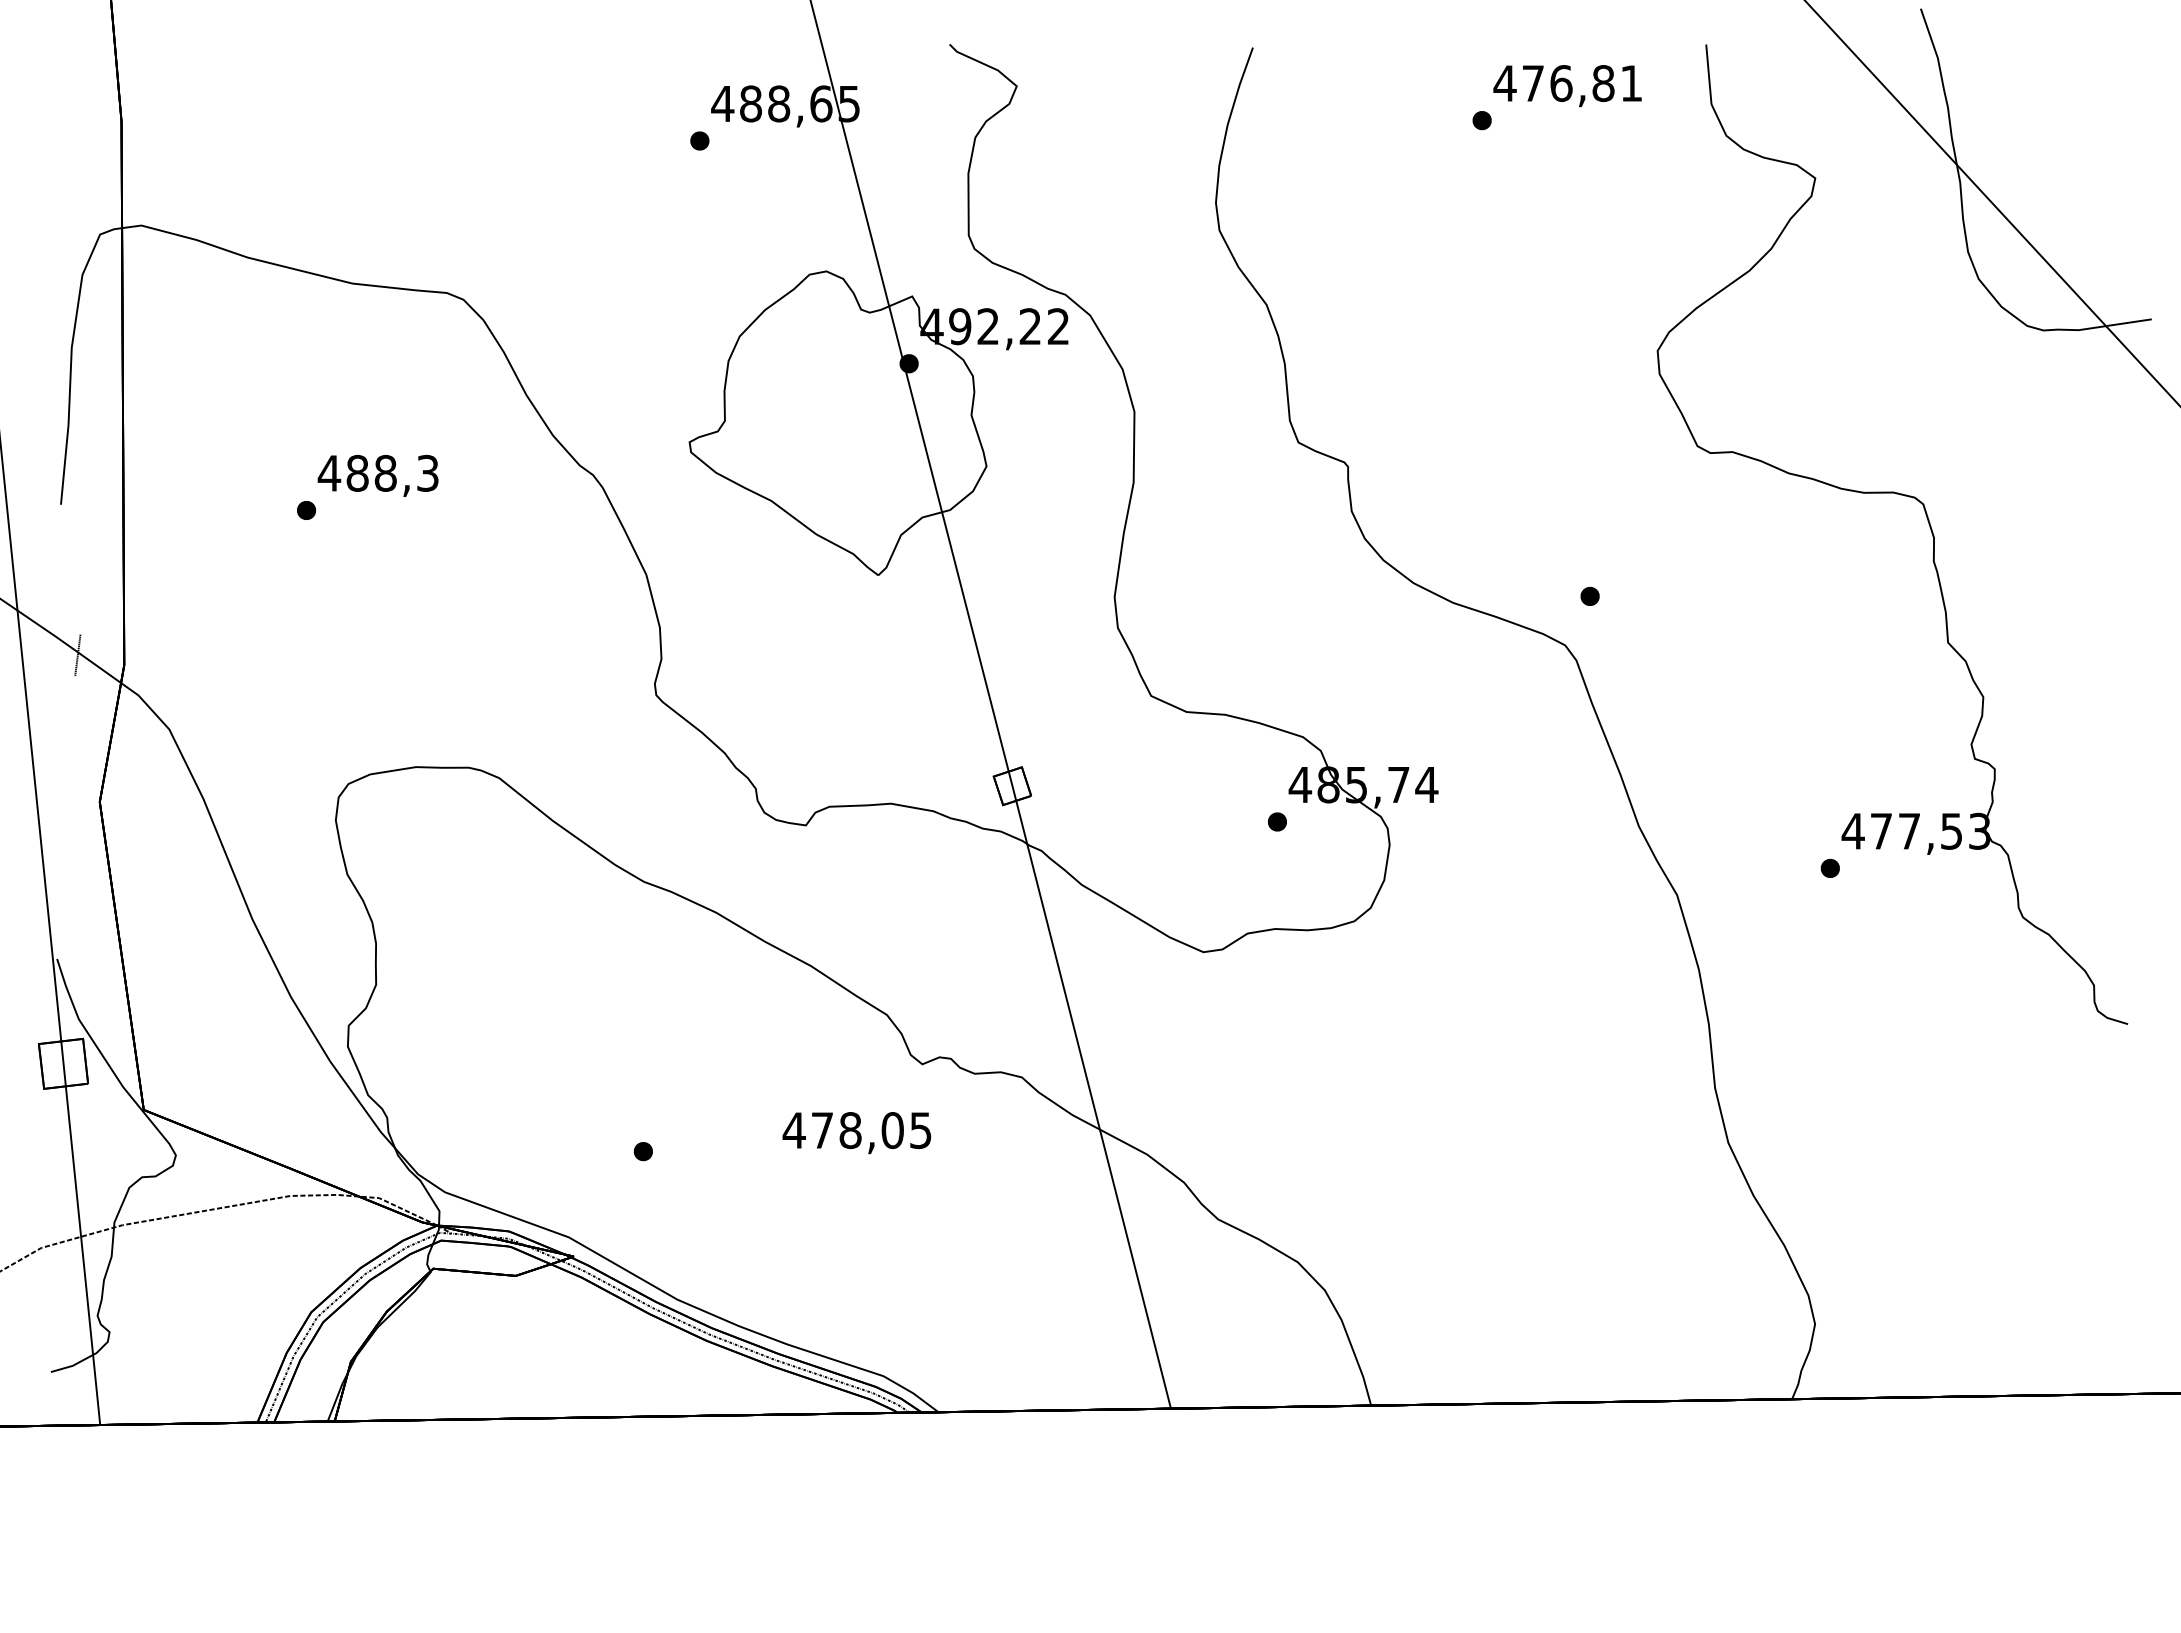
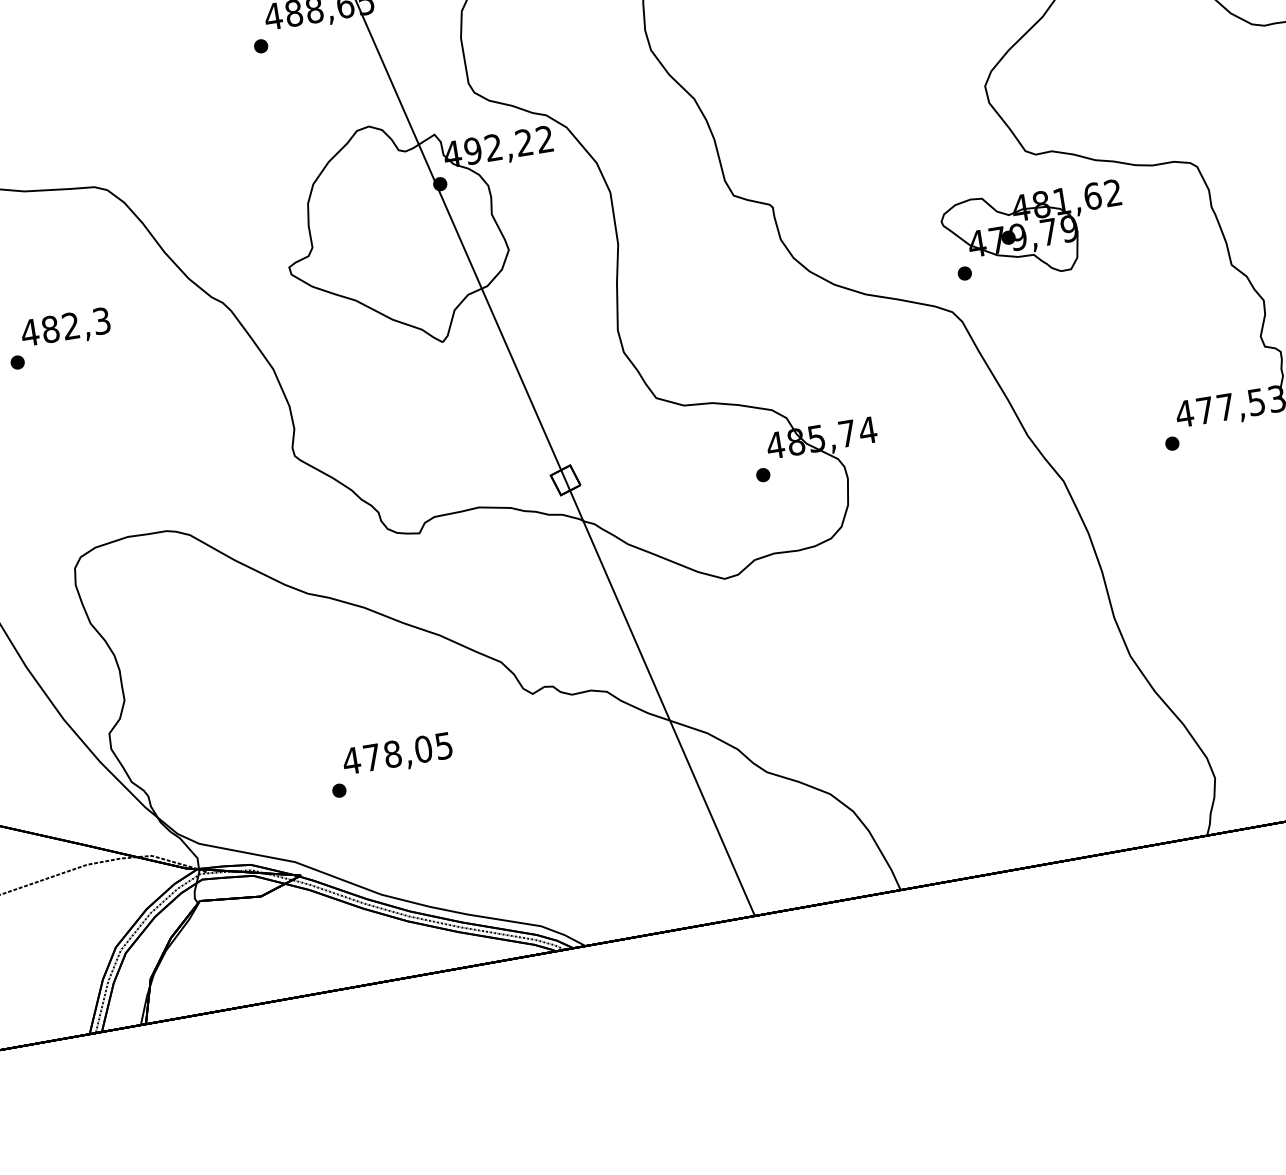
text: (385, 472) -> (70, 325), 488,3 -> 482,3
part: (1692, 556) -> (1034, 232), added
text: (856, 1133) -> (397, 755), moved

